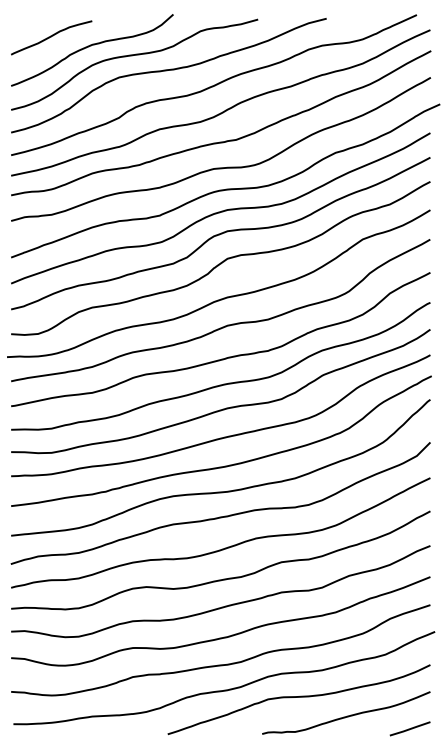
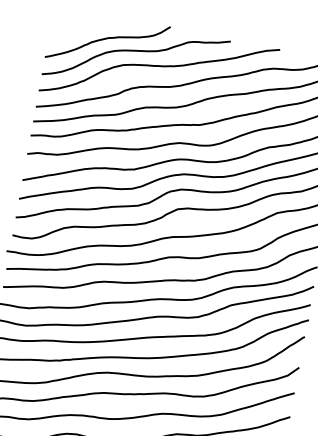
curve: (51, 37) -> (80, 27), removed

